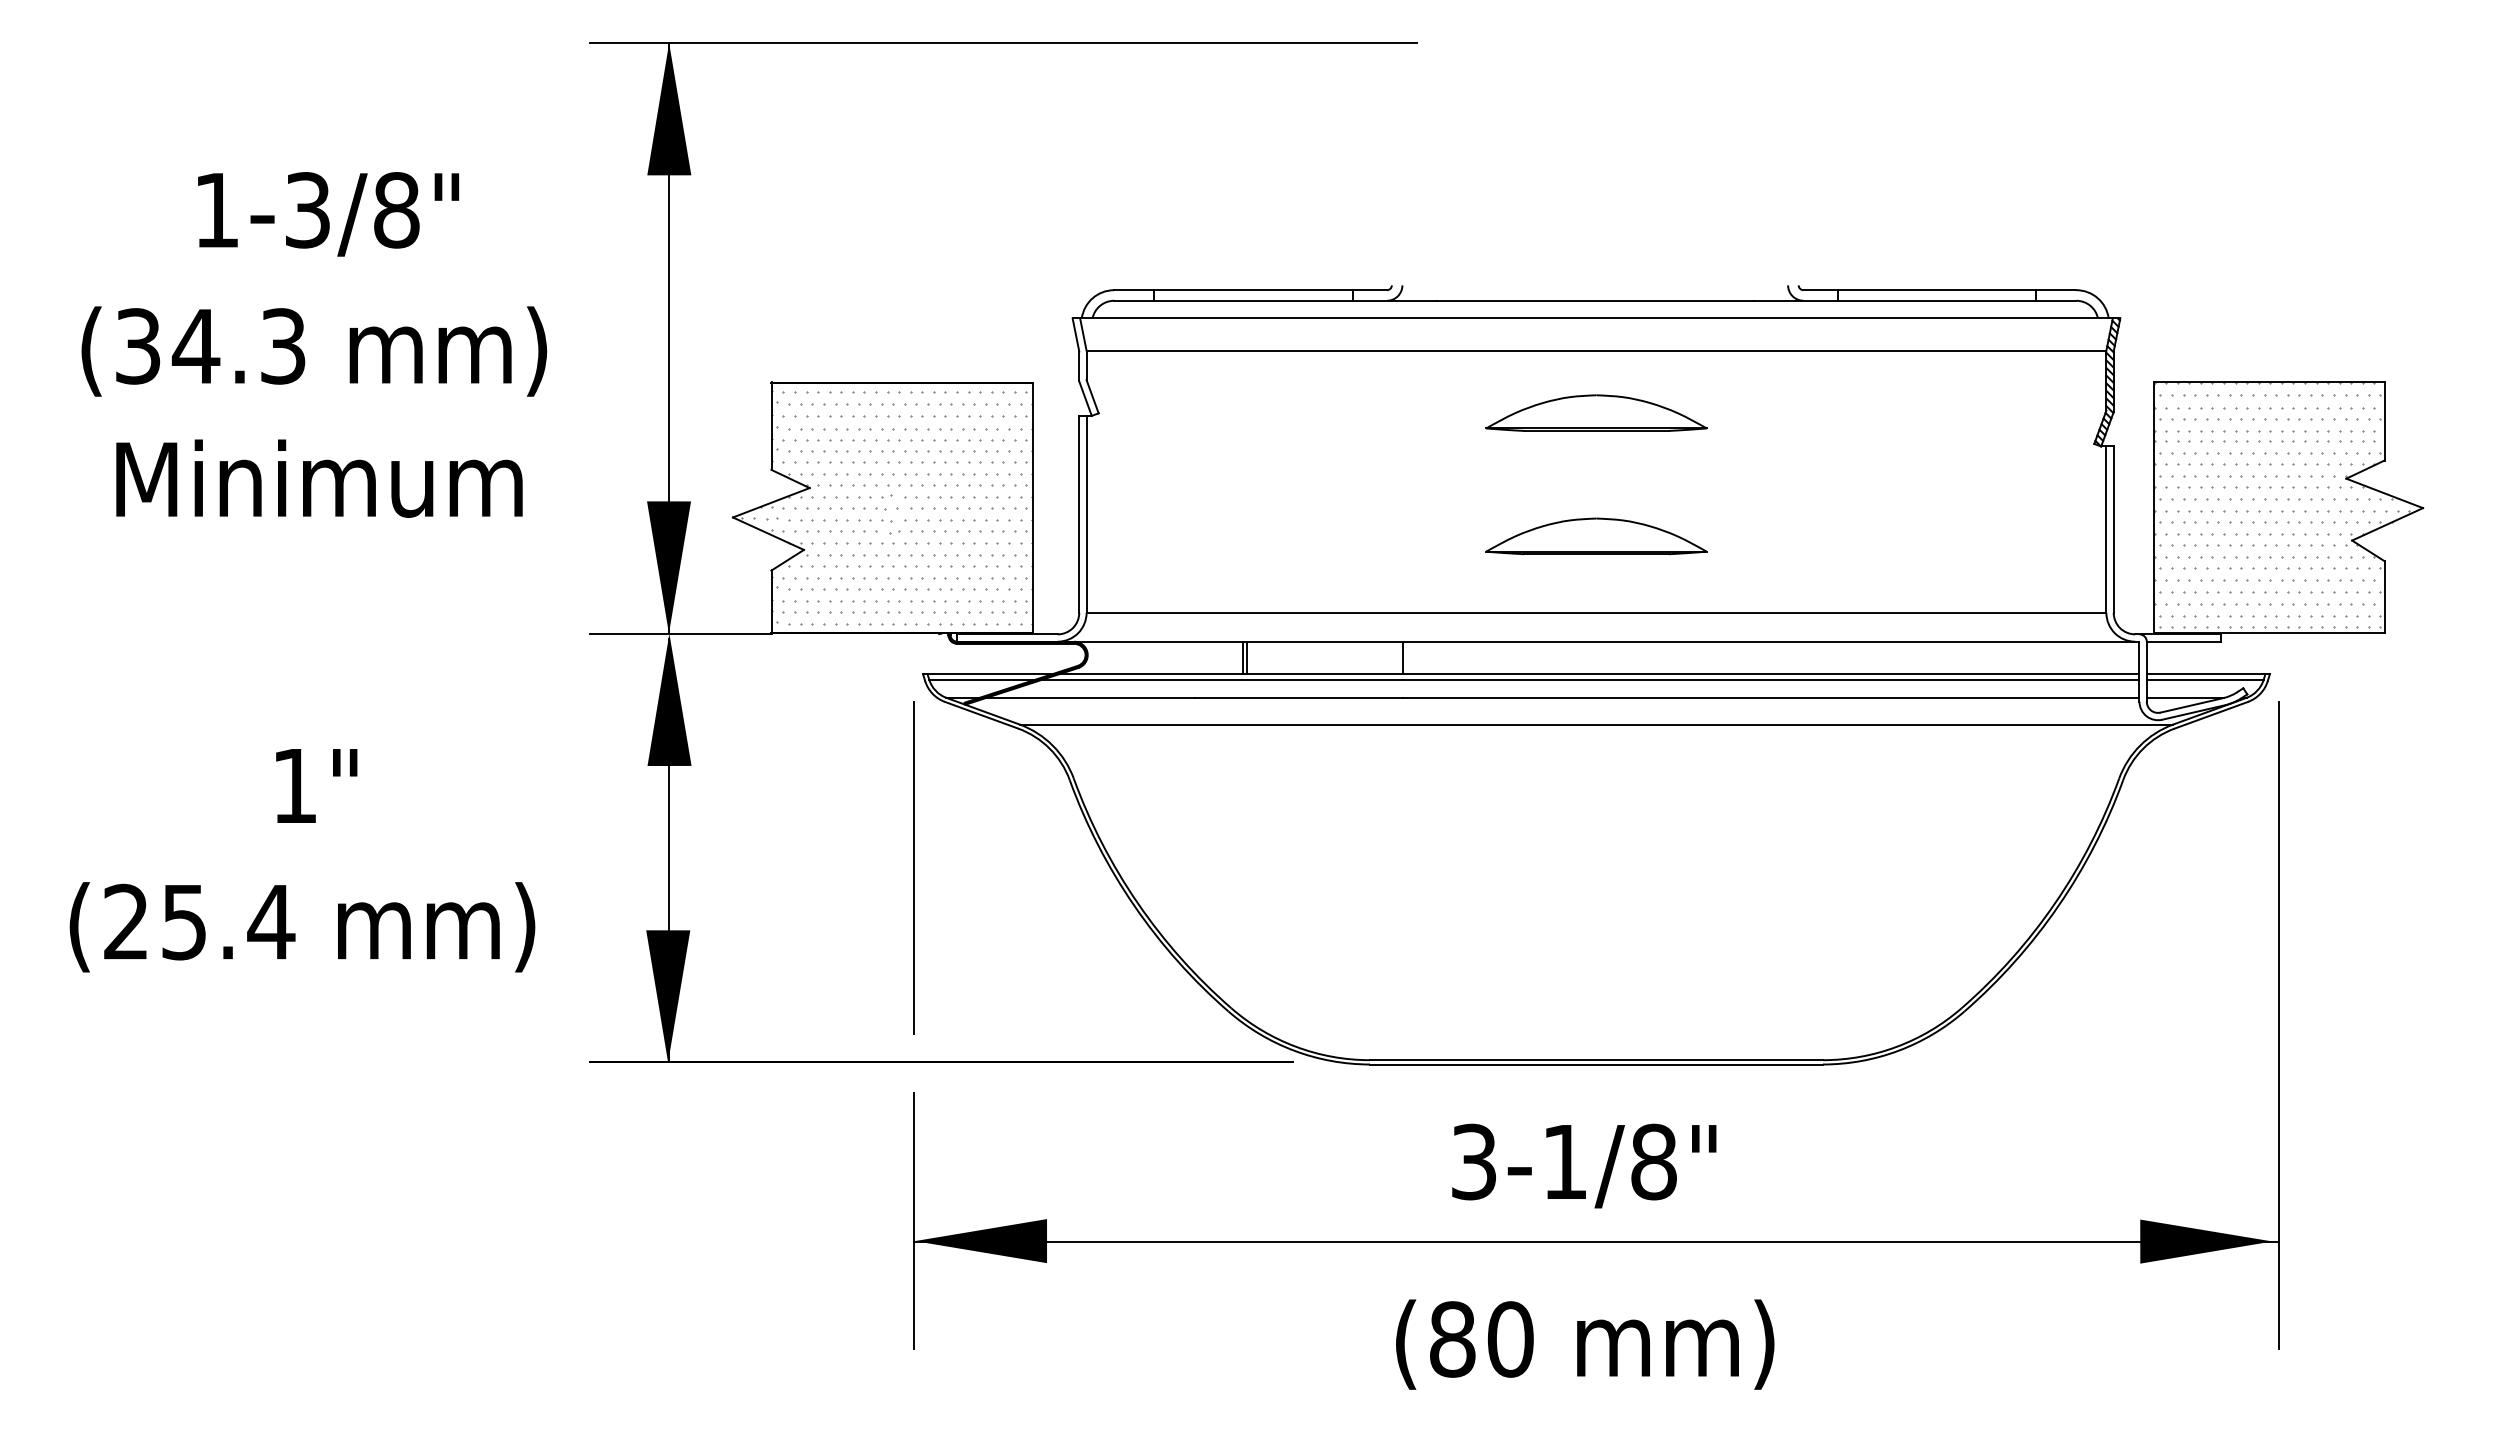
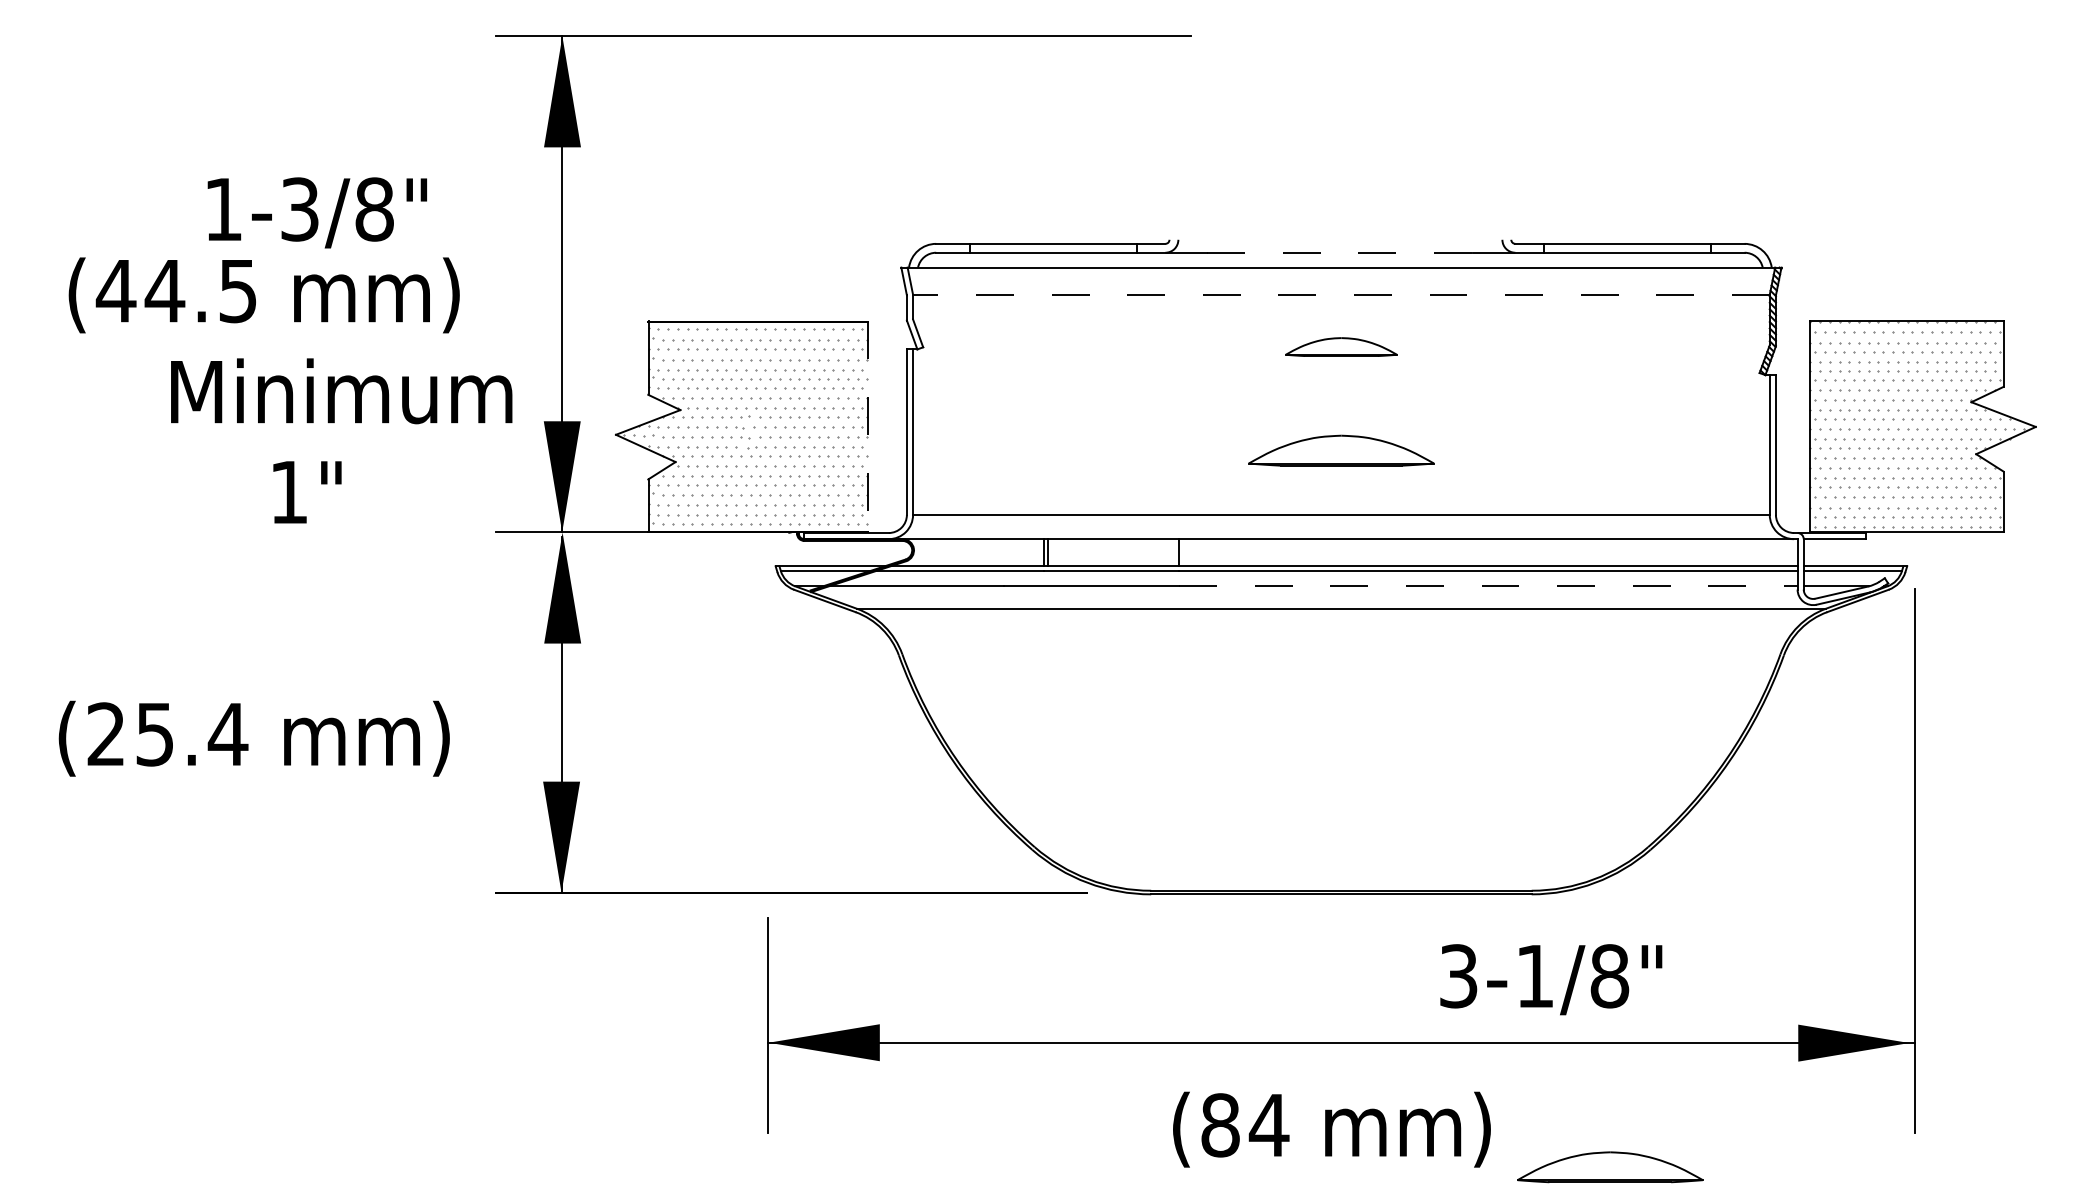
text: (328, 214) -> (317, 213), moved
line: (1595, 300) -> (1340, 252), solid -> dashed
text: (209, 346) -> (176, 291), (34.3 -> (44.5
line: (1596, 350) -> (1341, 294), solid -> dashed
part: (1596, 412) -> (1341, 346), size x0.6
text: (319, 478) -> (341, 391), moved
line: (1033, 508) -> (868, 427), solid -> dashed
line: (1771, 697) -> (1488, 586), solid -> dashed
text: (316, 785) -> (307, 491), moved
line: (913, 867) -> (767, 728), removed
text: (302, 927) -> (254, 738), moved
text: (1584, 1165) -> (1551, 979), moved
text: (1510, 1339) -> (1269, 1125), (80 -> (84
part: (1916, 1389) -> (1610, 1167), added

